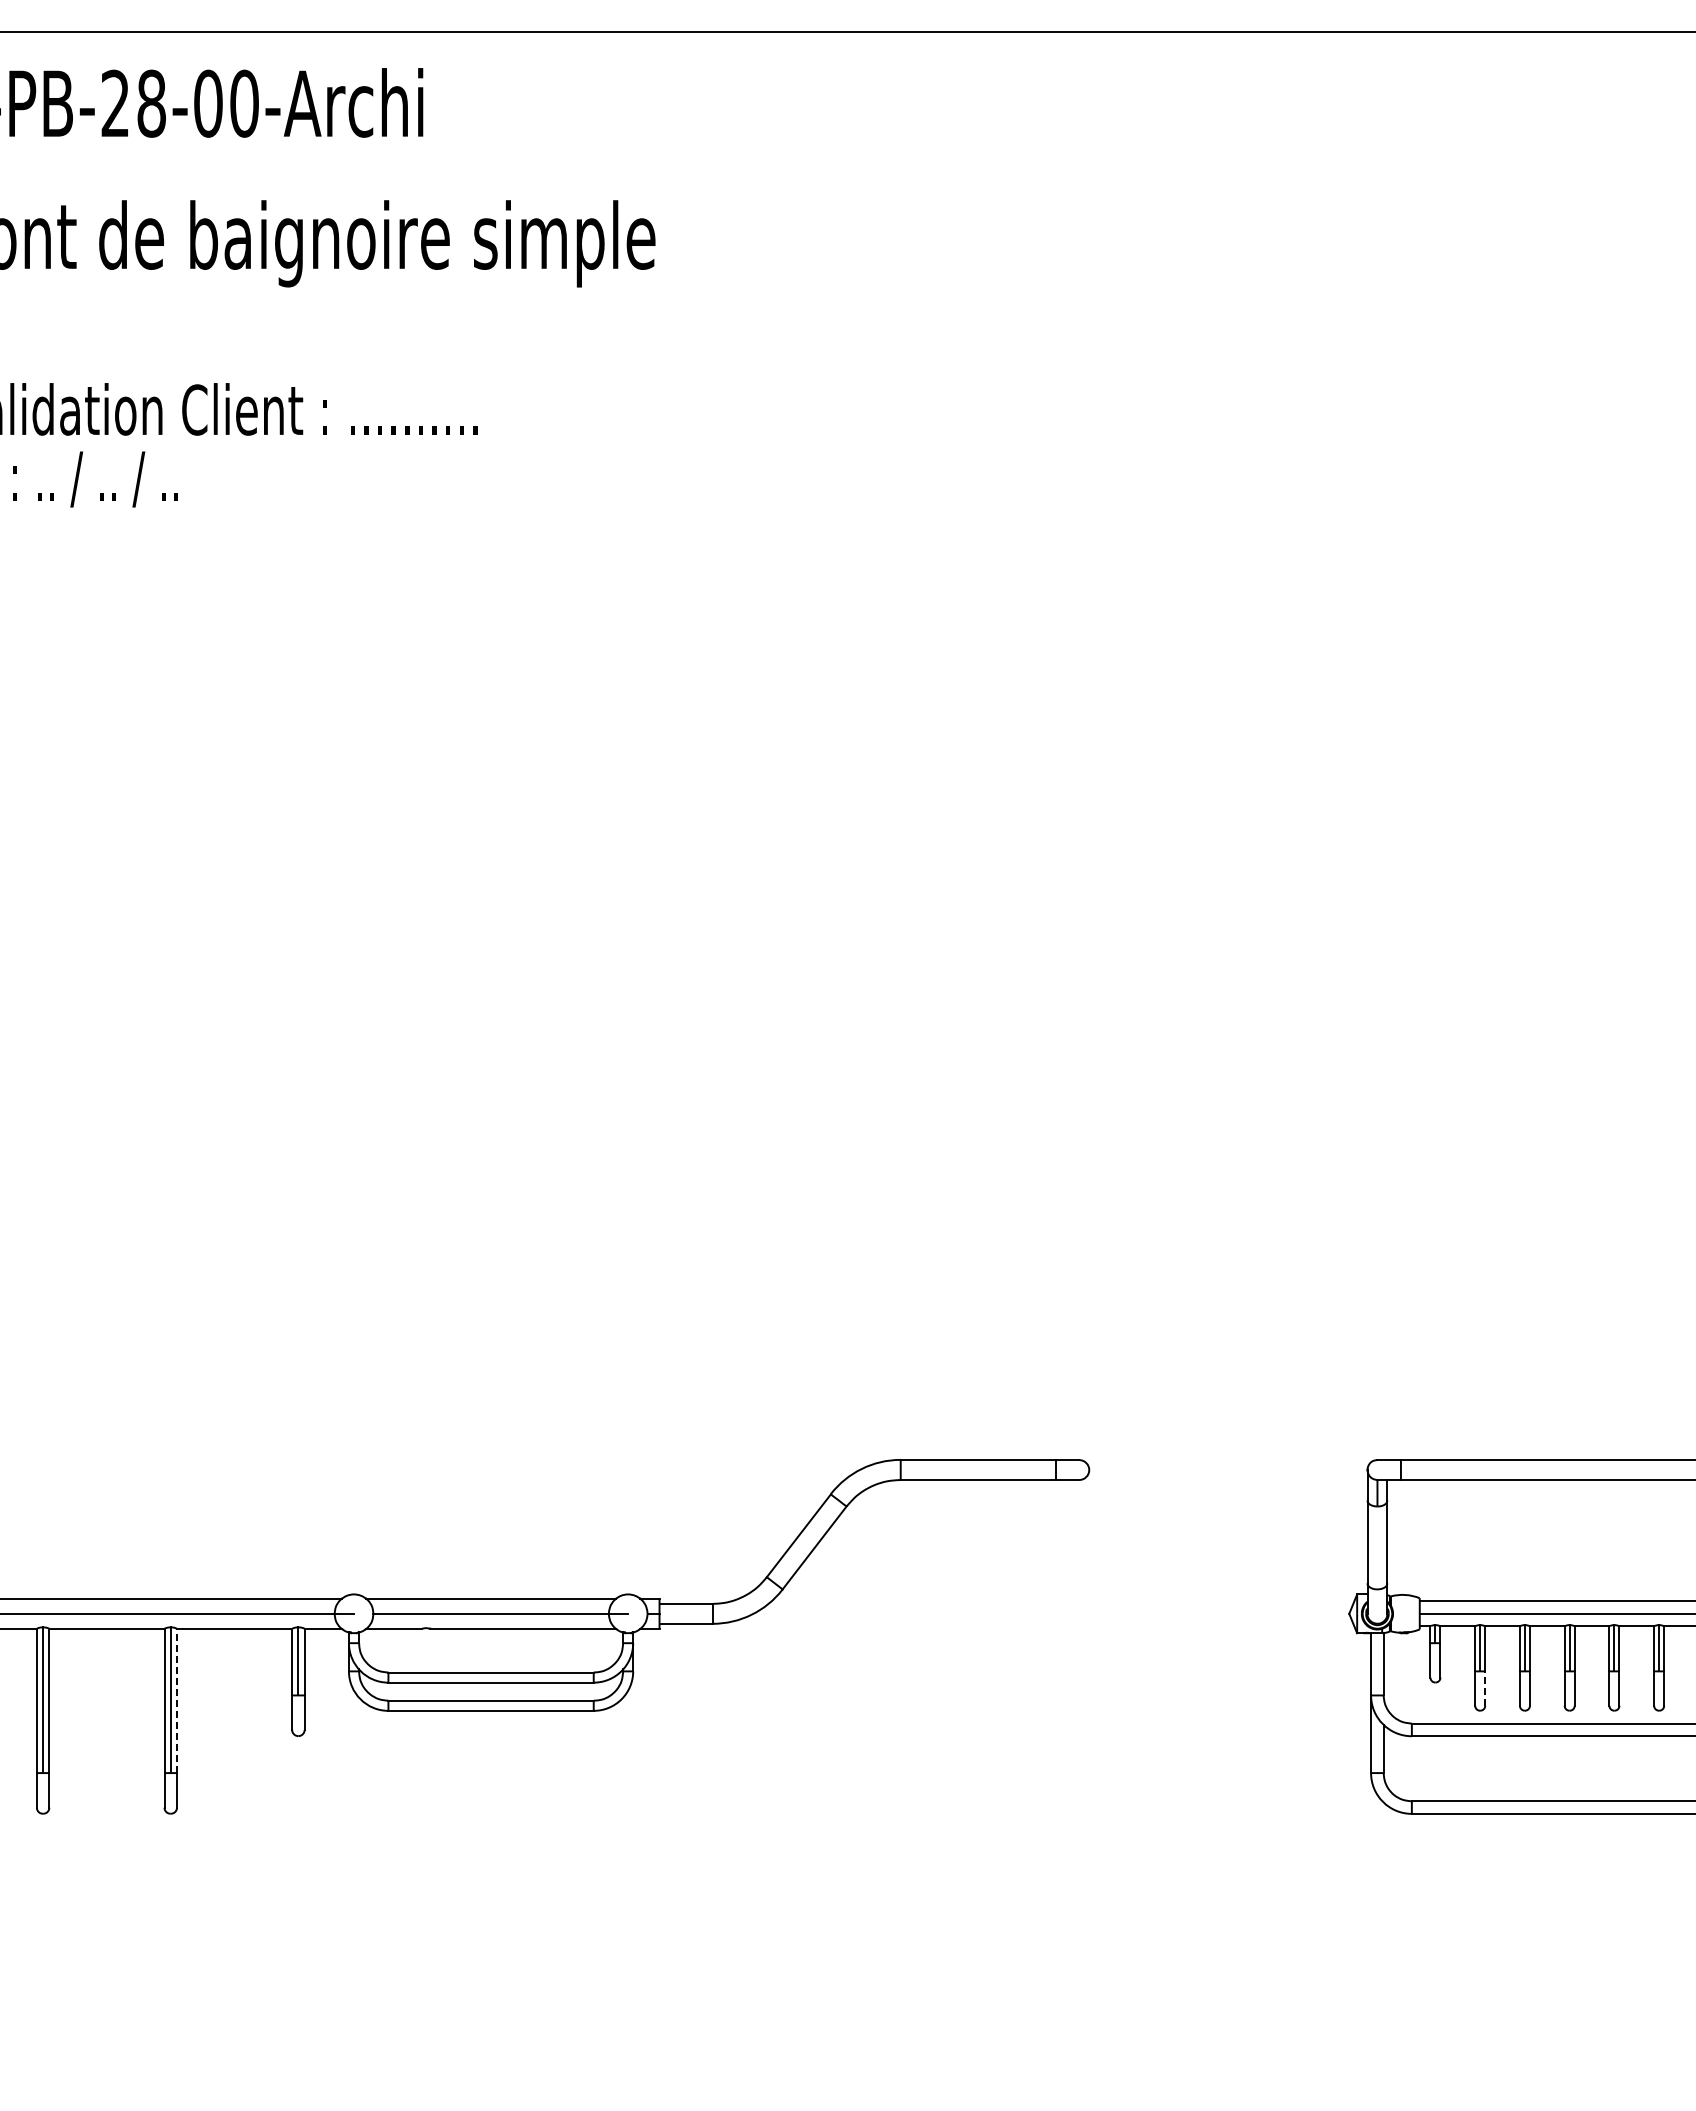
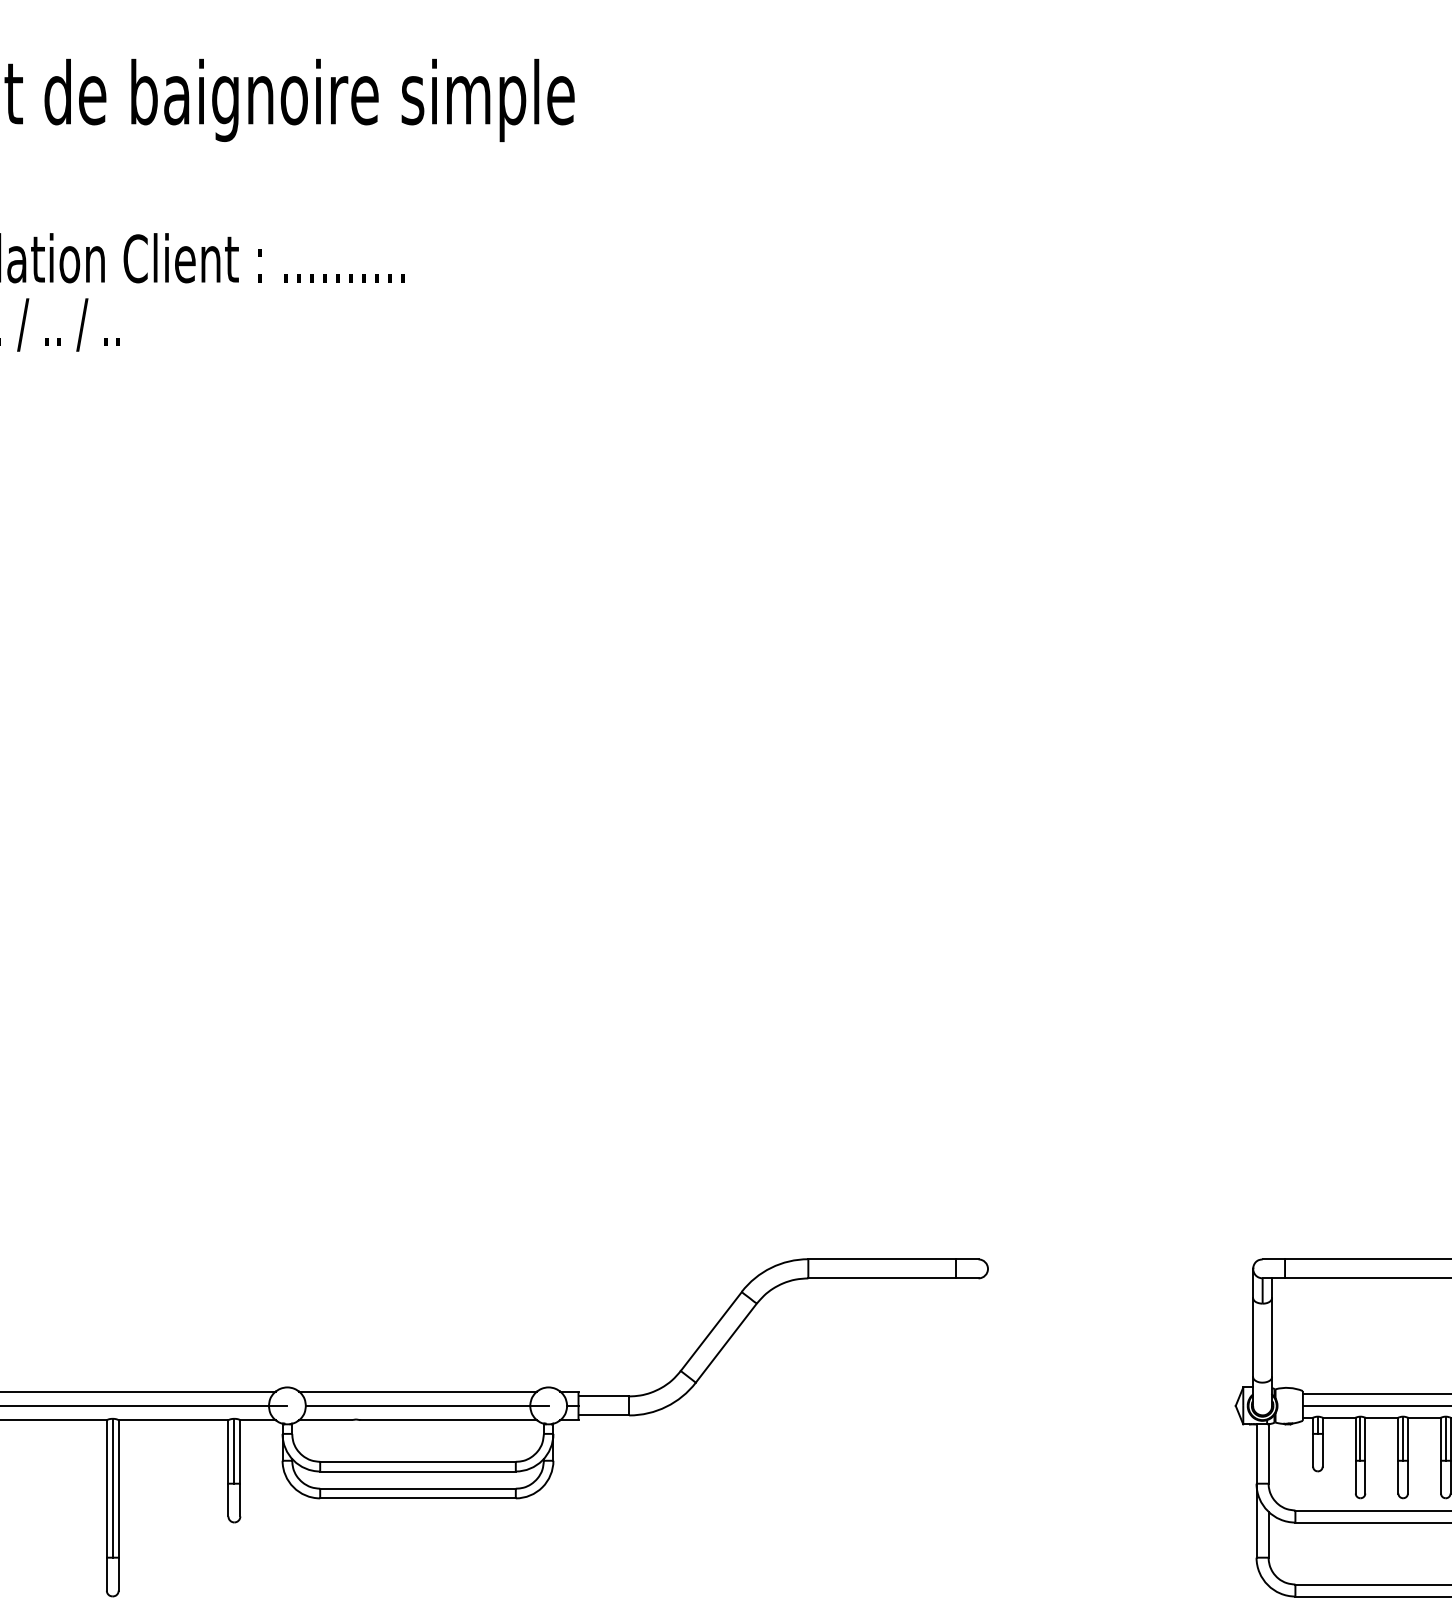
line: (1485, 1688) -> (1365, 1477), dashed -> solid
line: (176, 1700) -> (118, 1488), dashed -> solid

